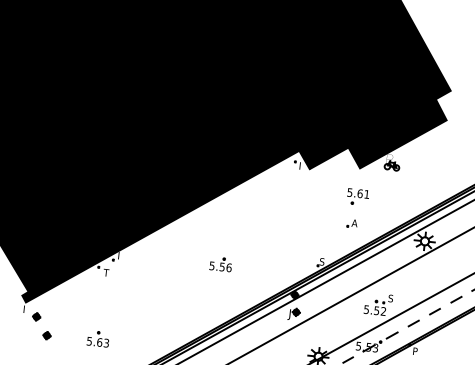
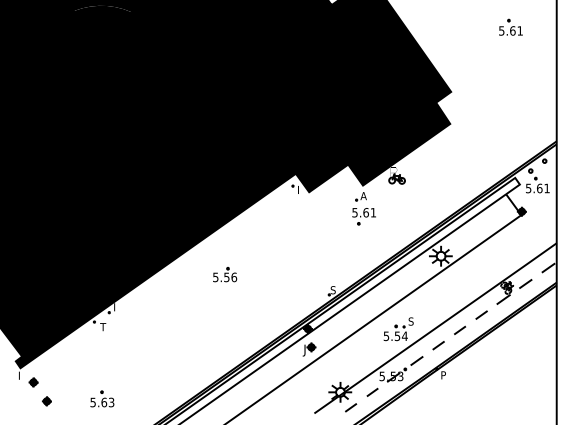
part: (351, 223) -> (360, 196), moved
part: (221, 264) -> (225, 274), moved
text: (383, 310) -> (404, 335), 5.52 -> 5.54

